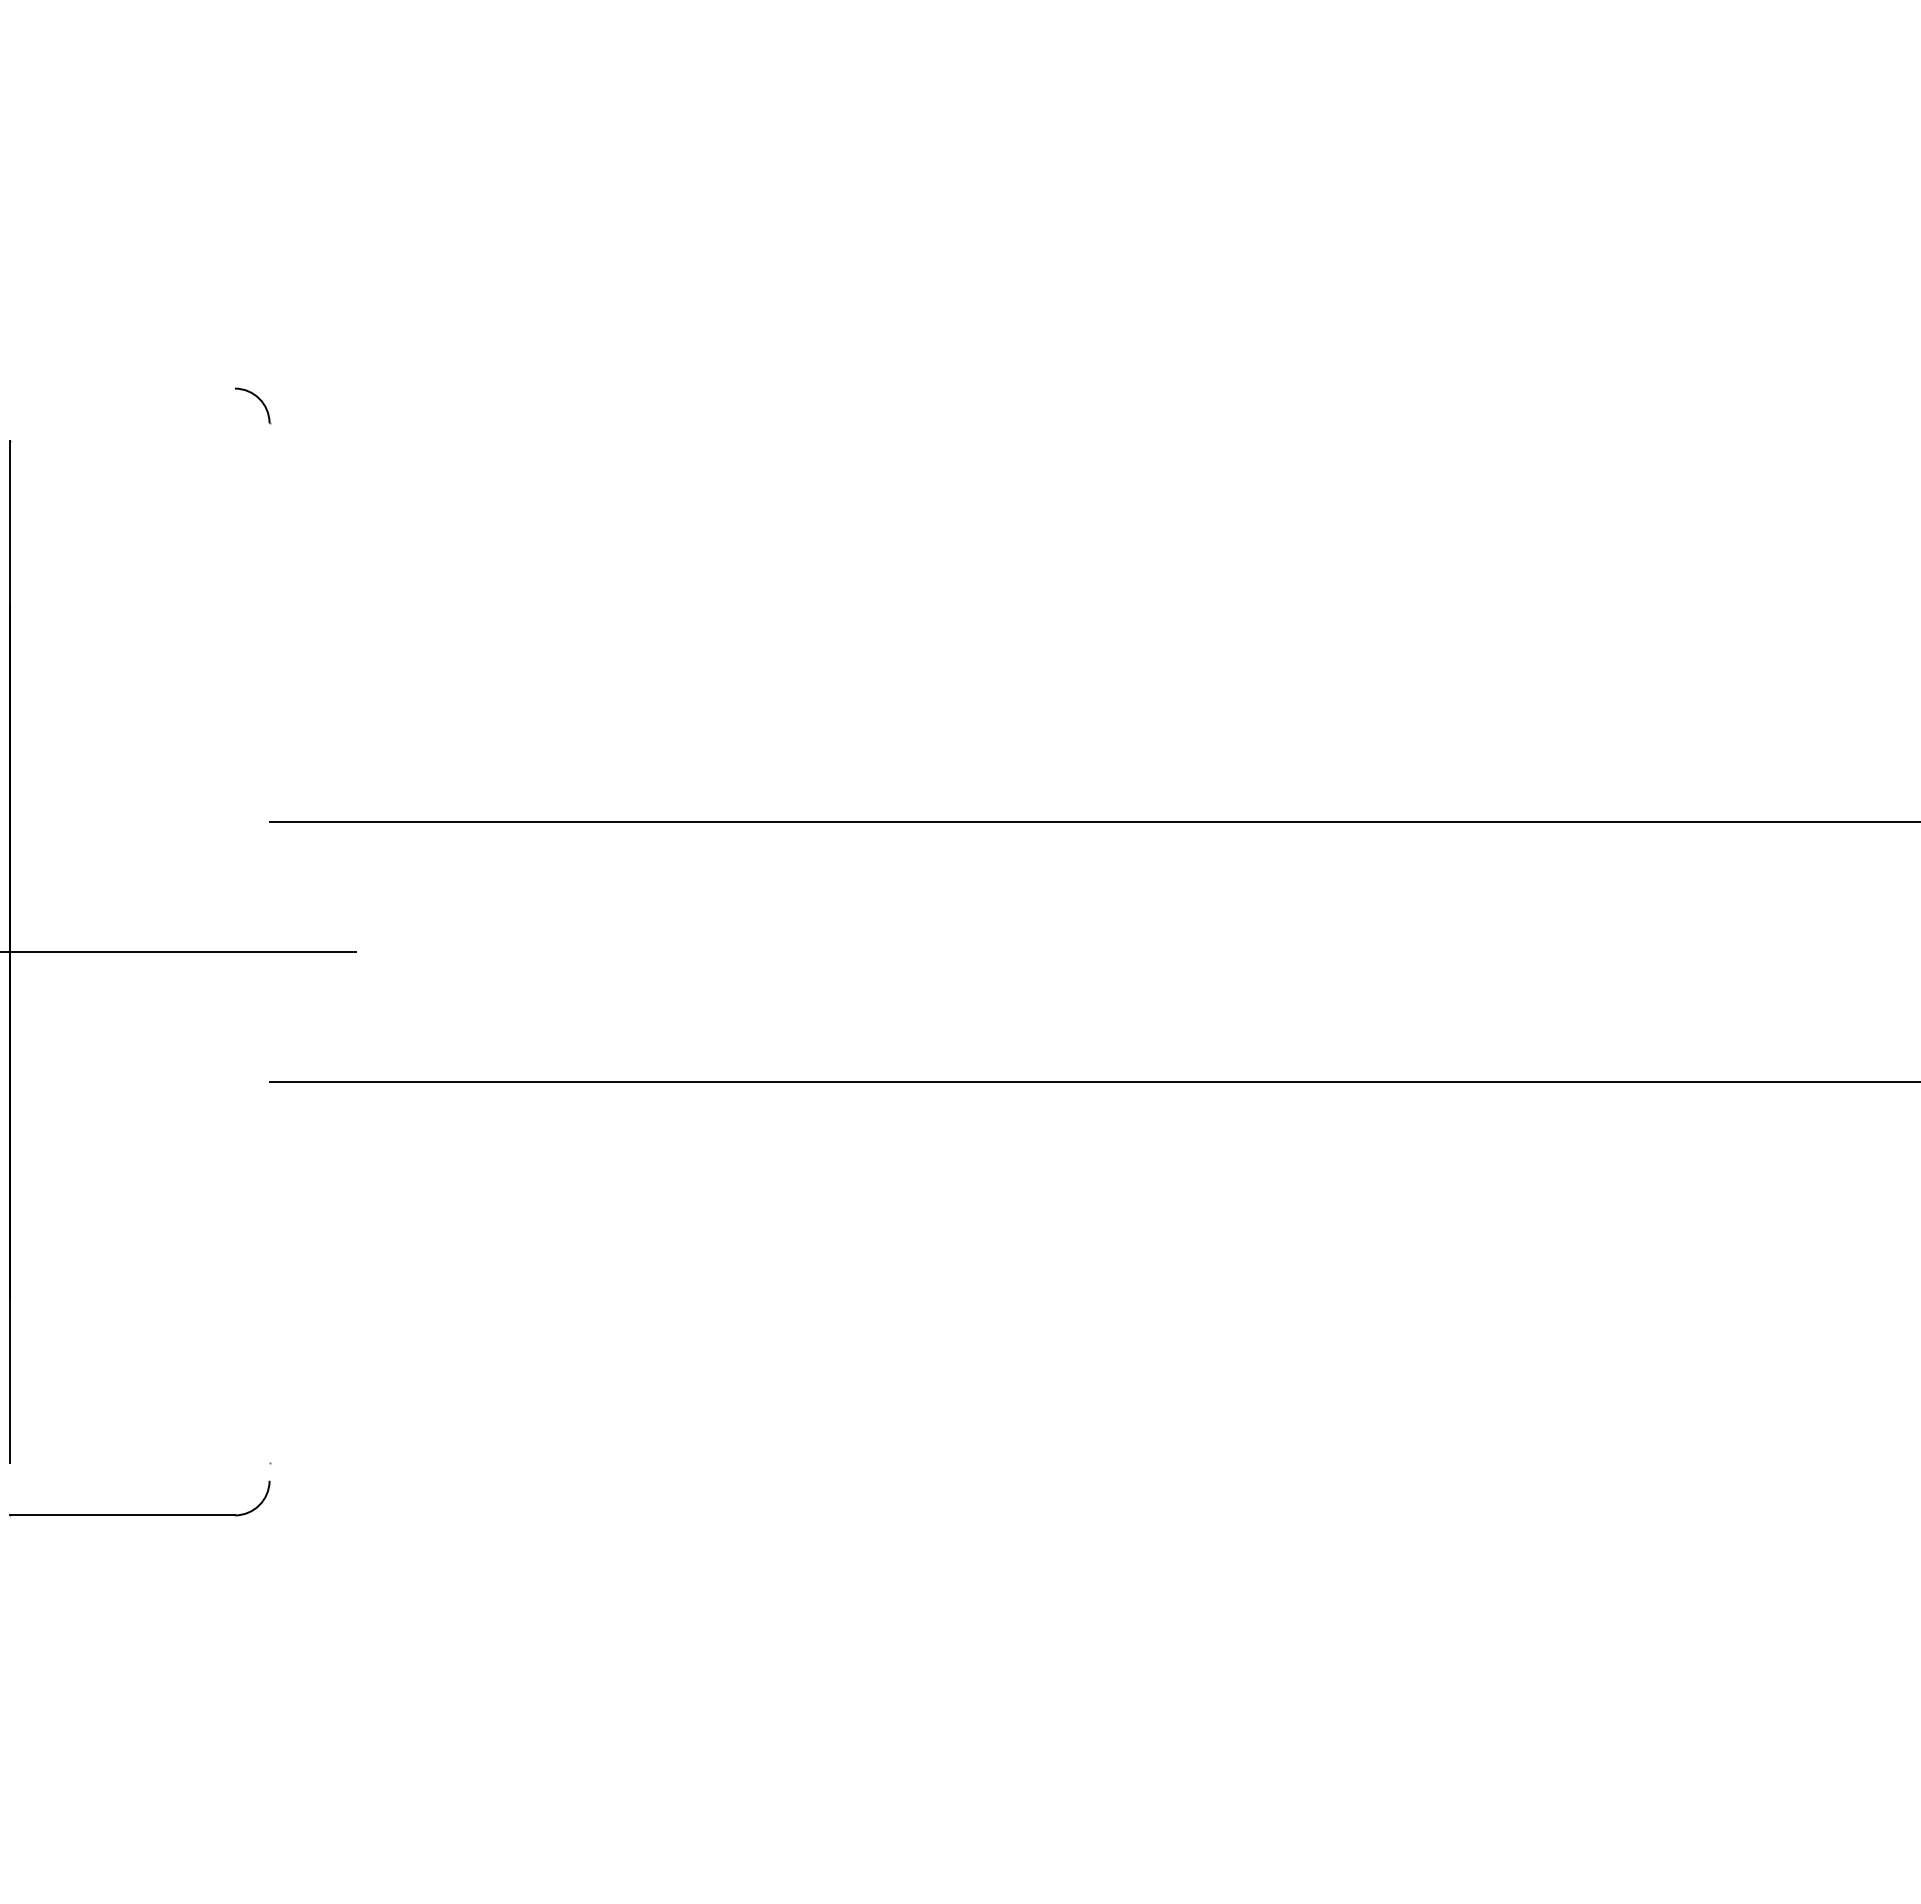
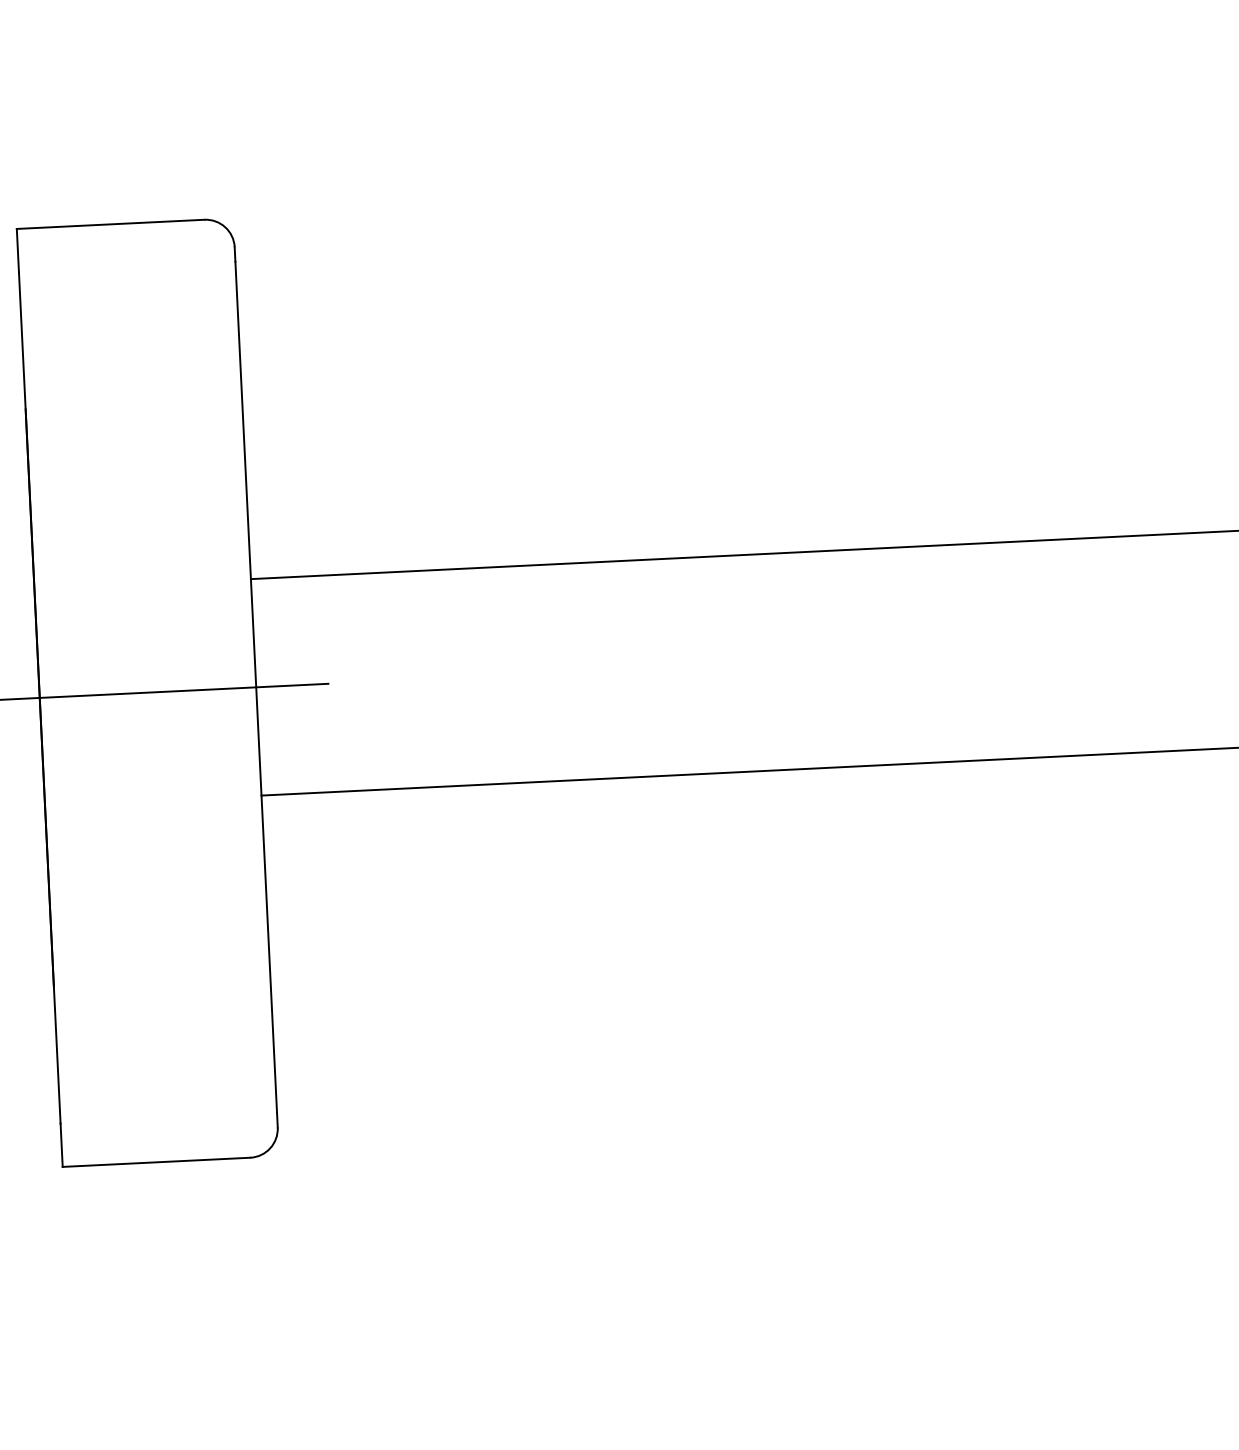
line: (121, 388) -> (110, 224), added
line: (269, 951) -> (256, 686), added

